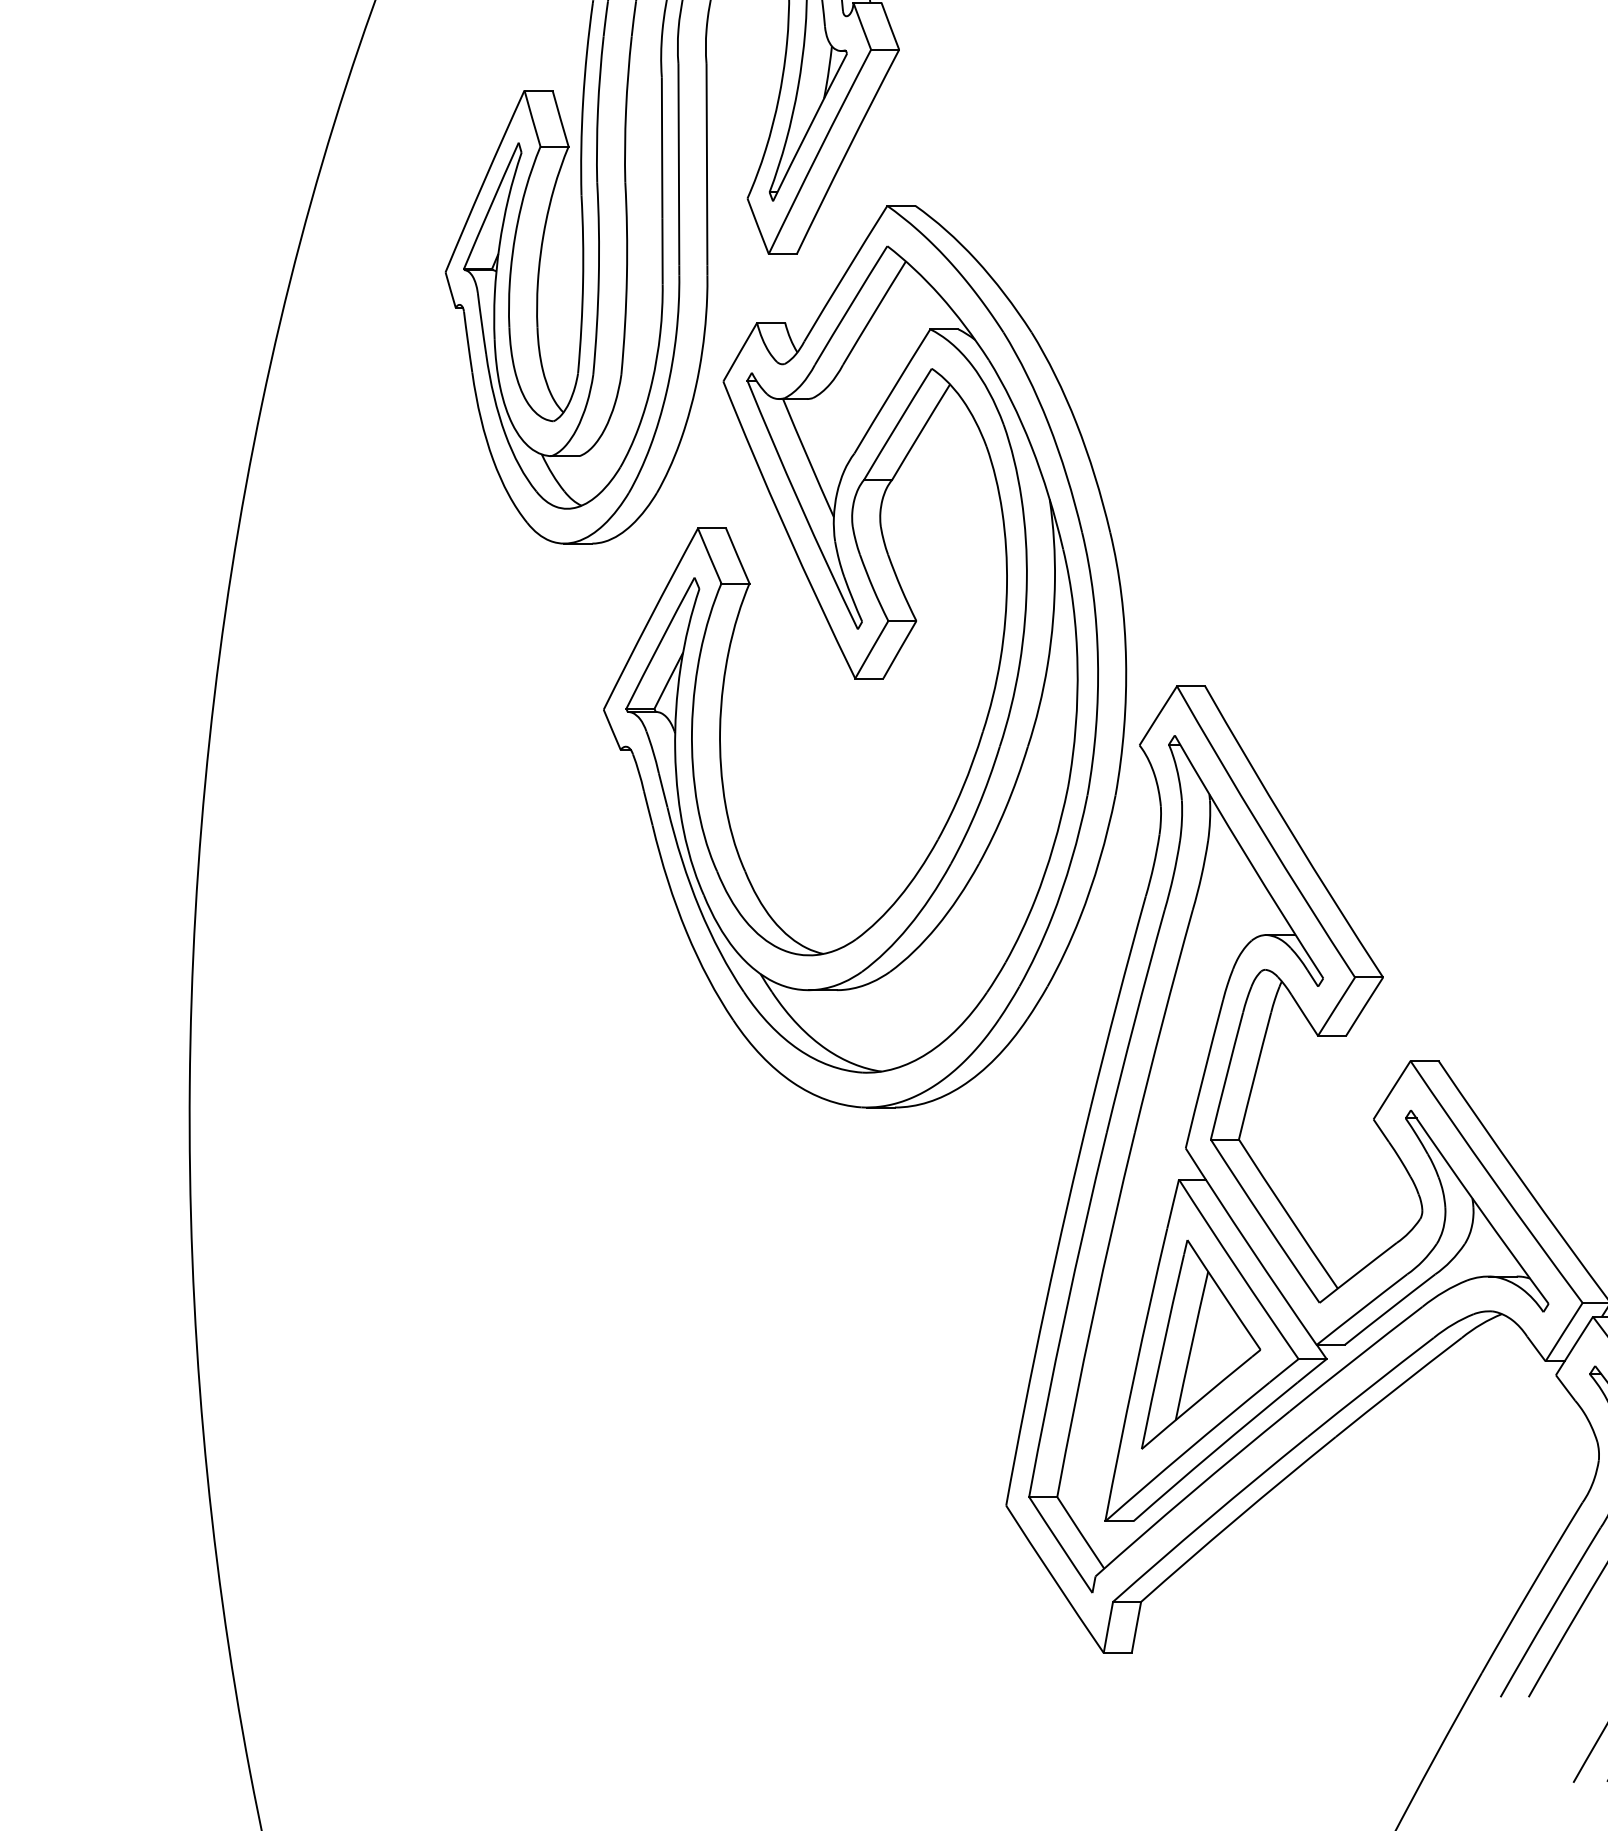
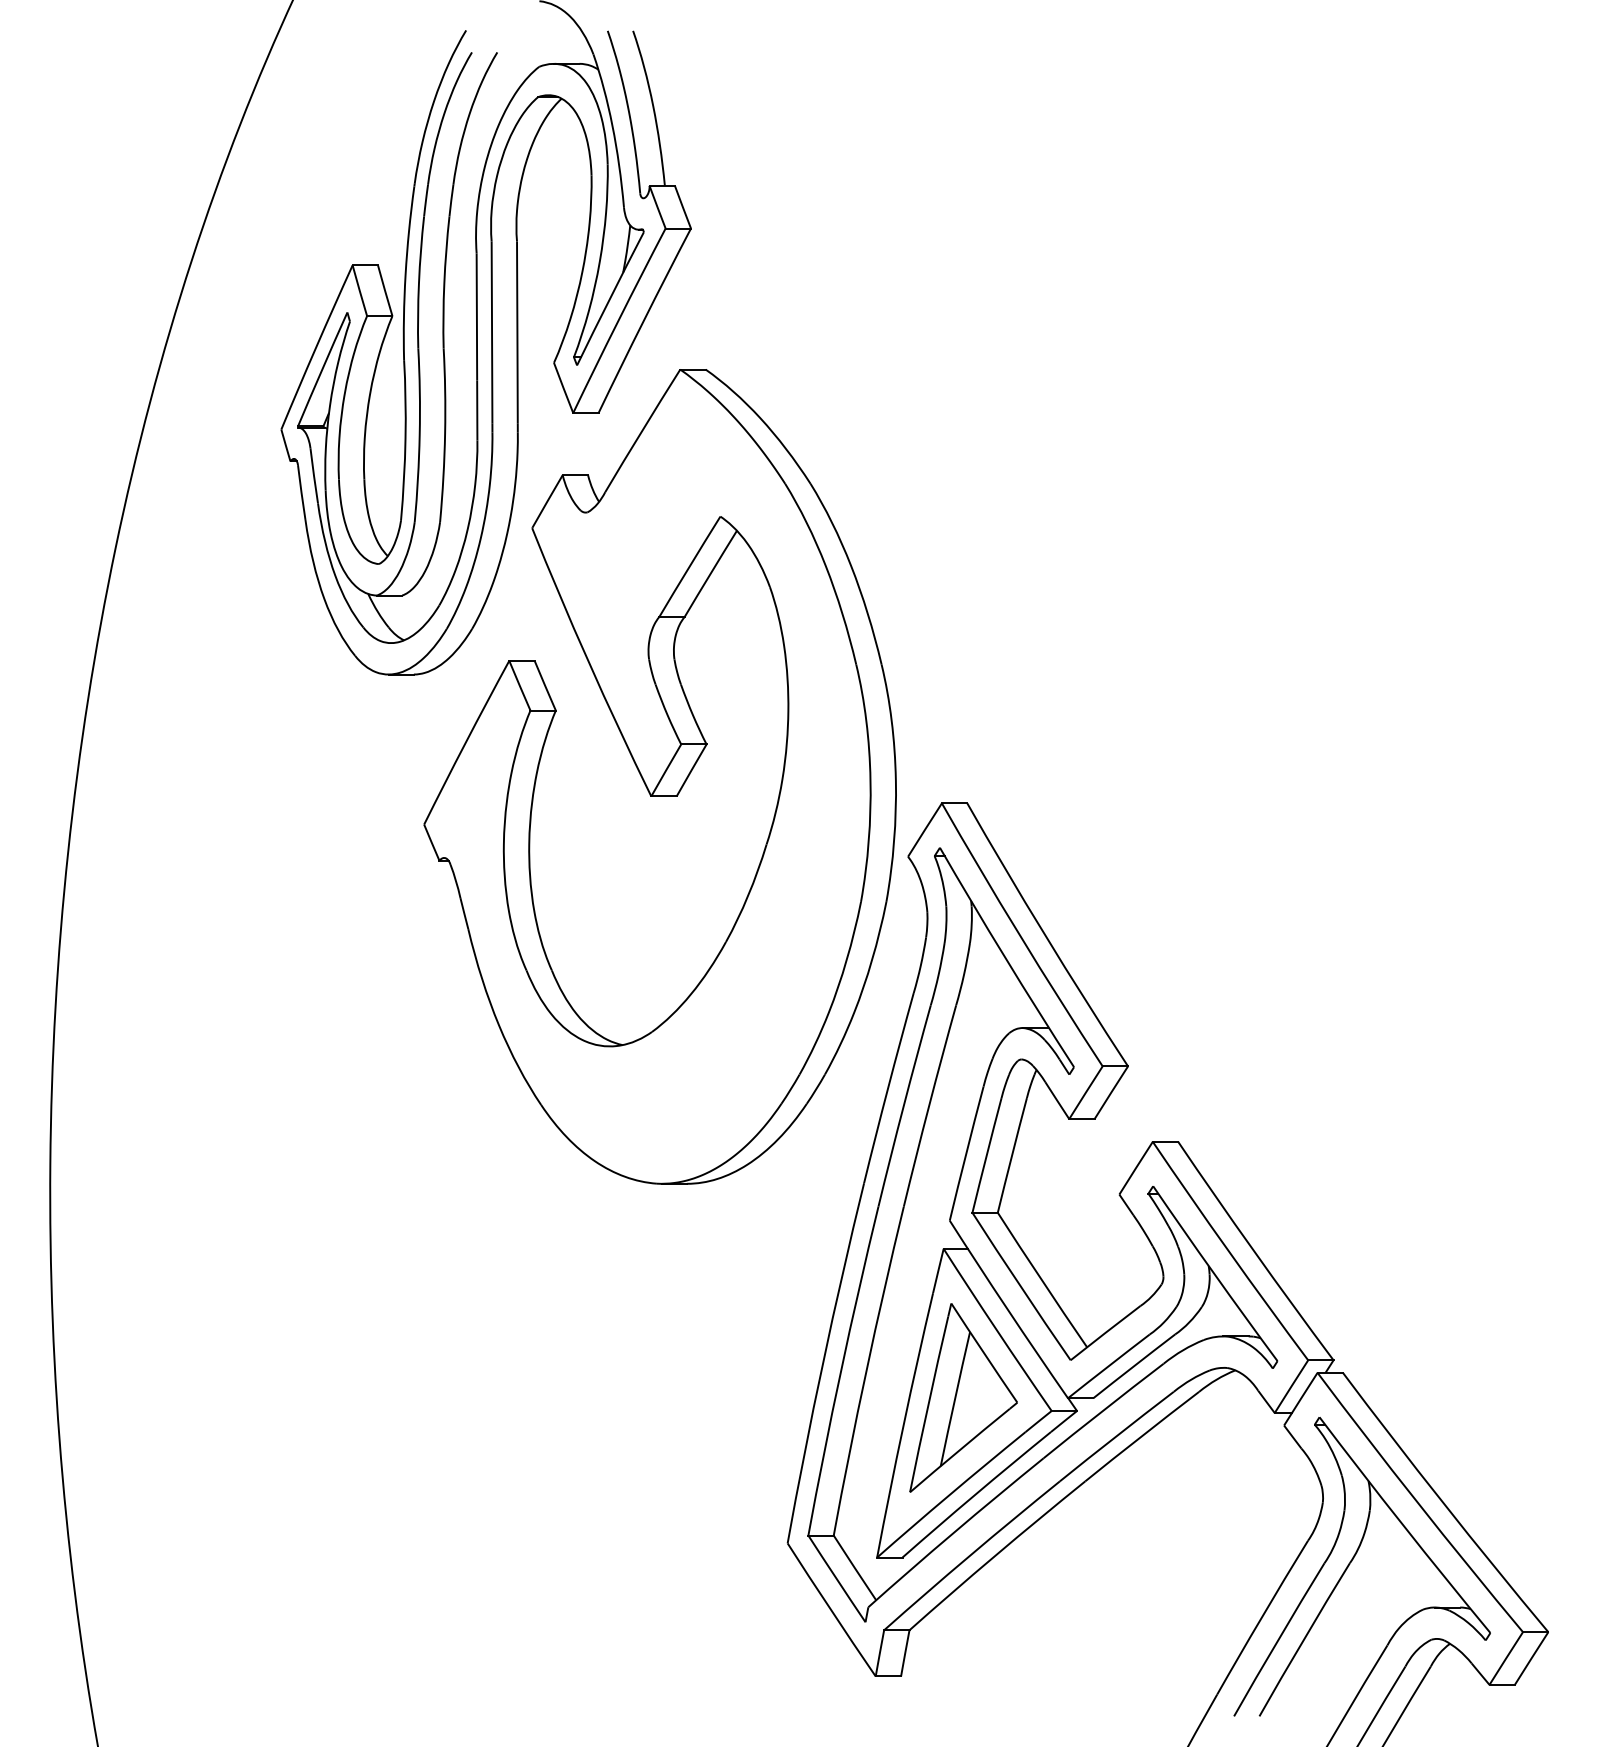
part: (857, 629) -> (653, 752), removed

